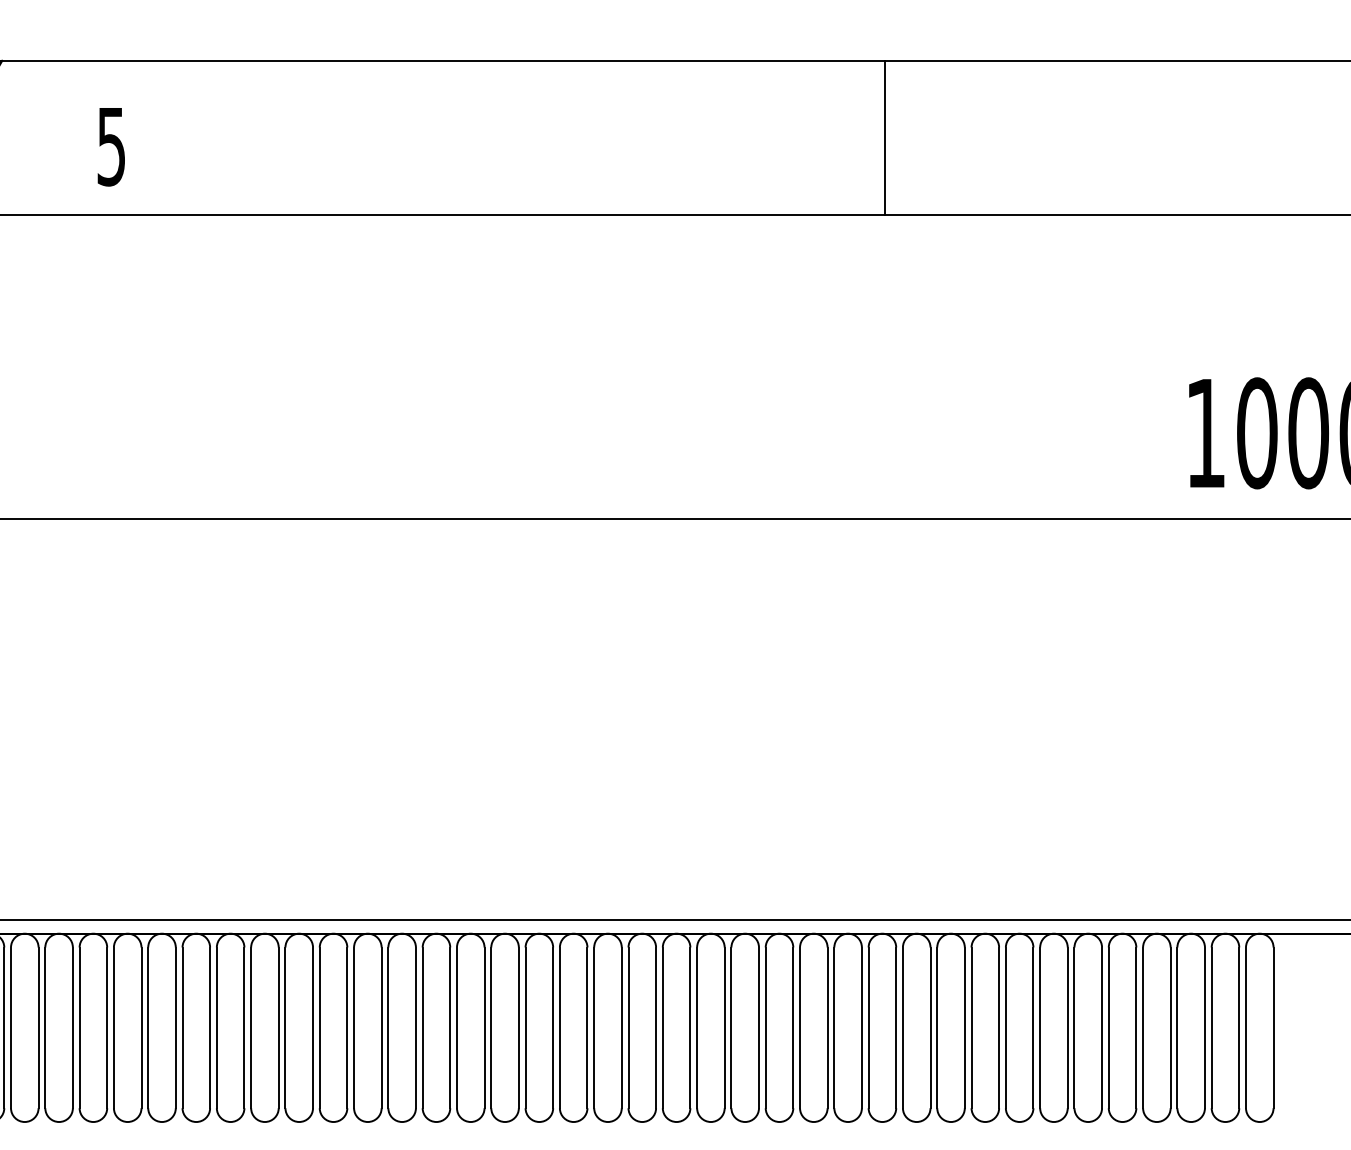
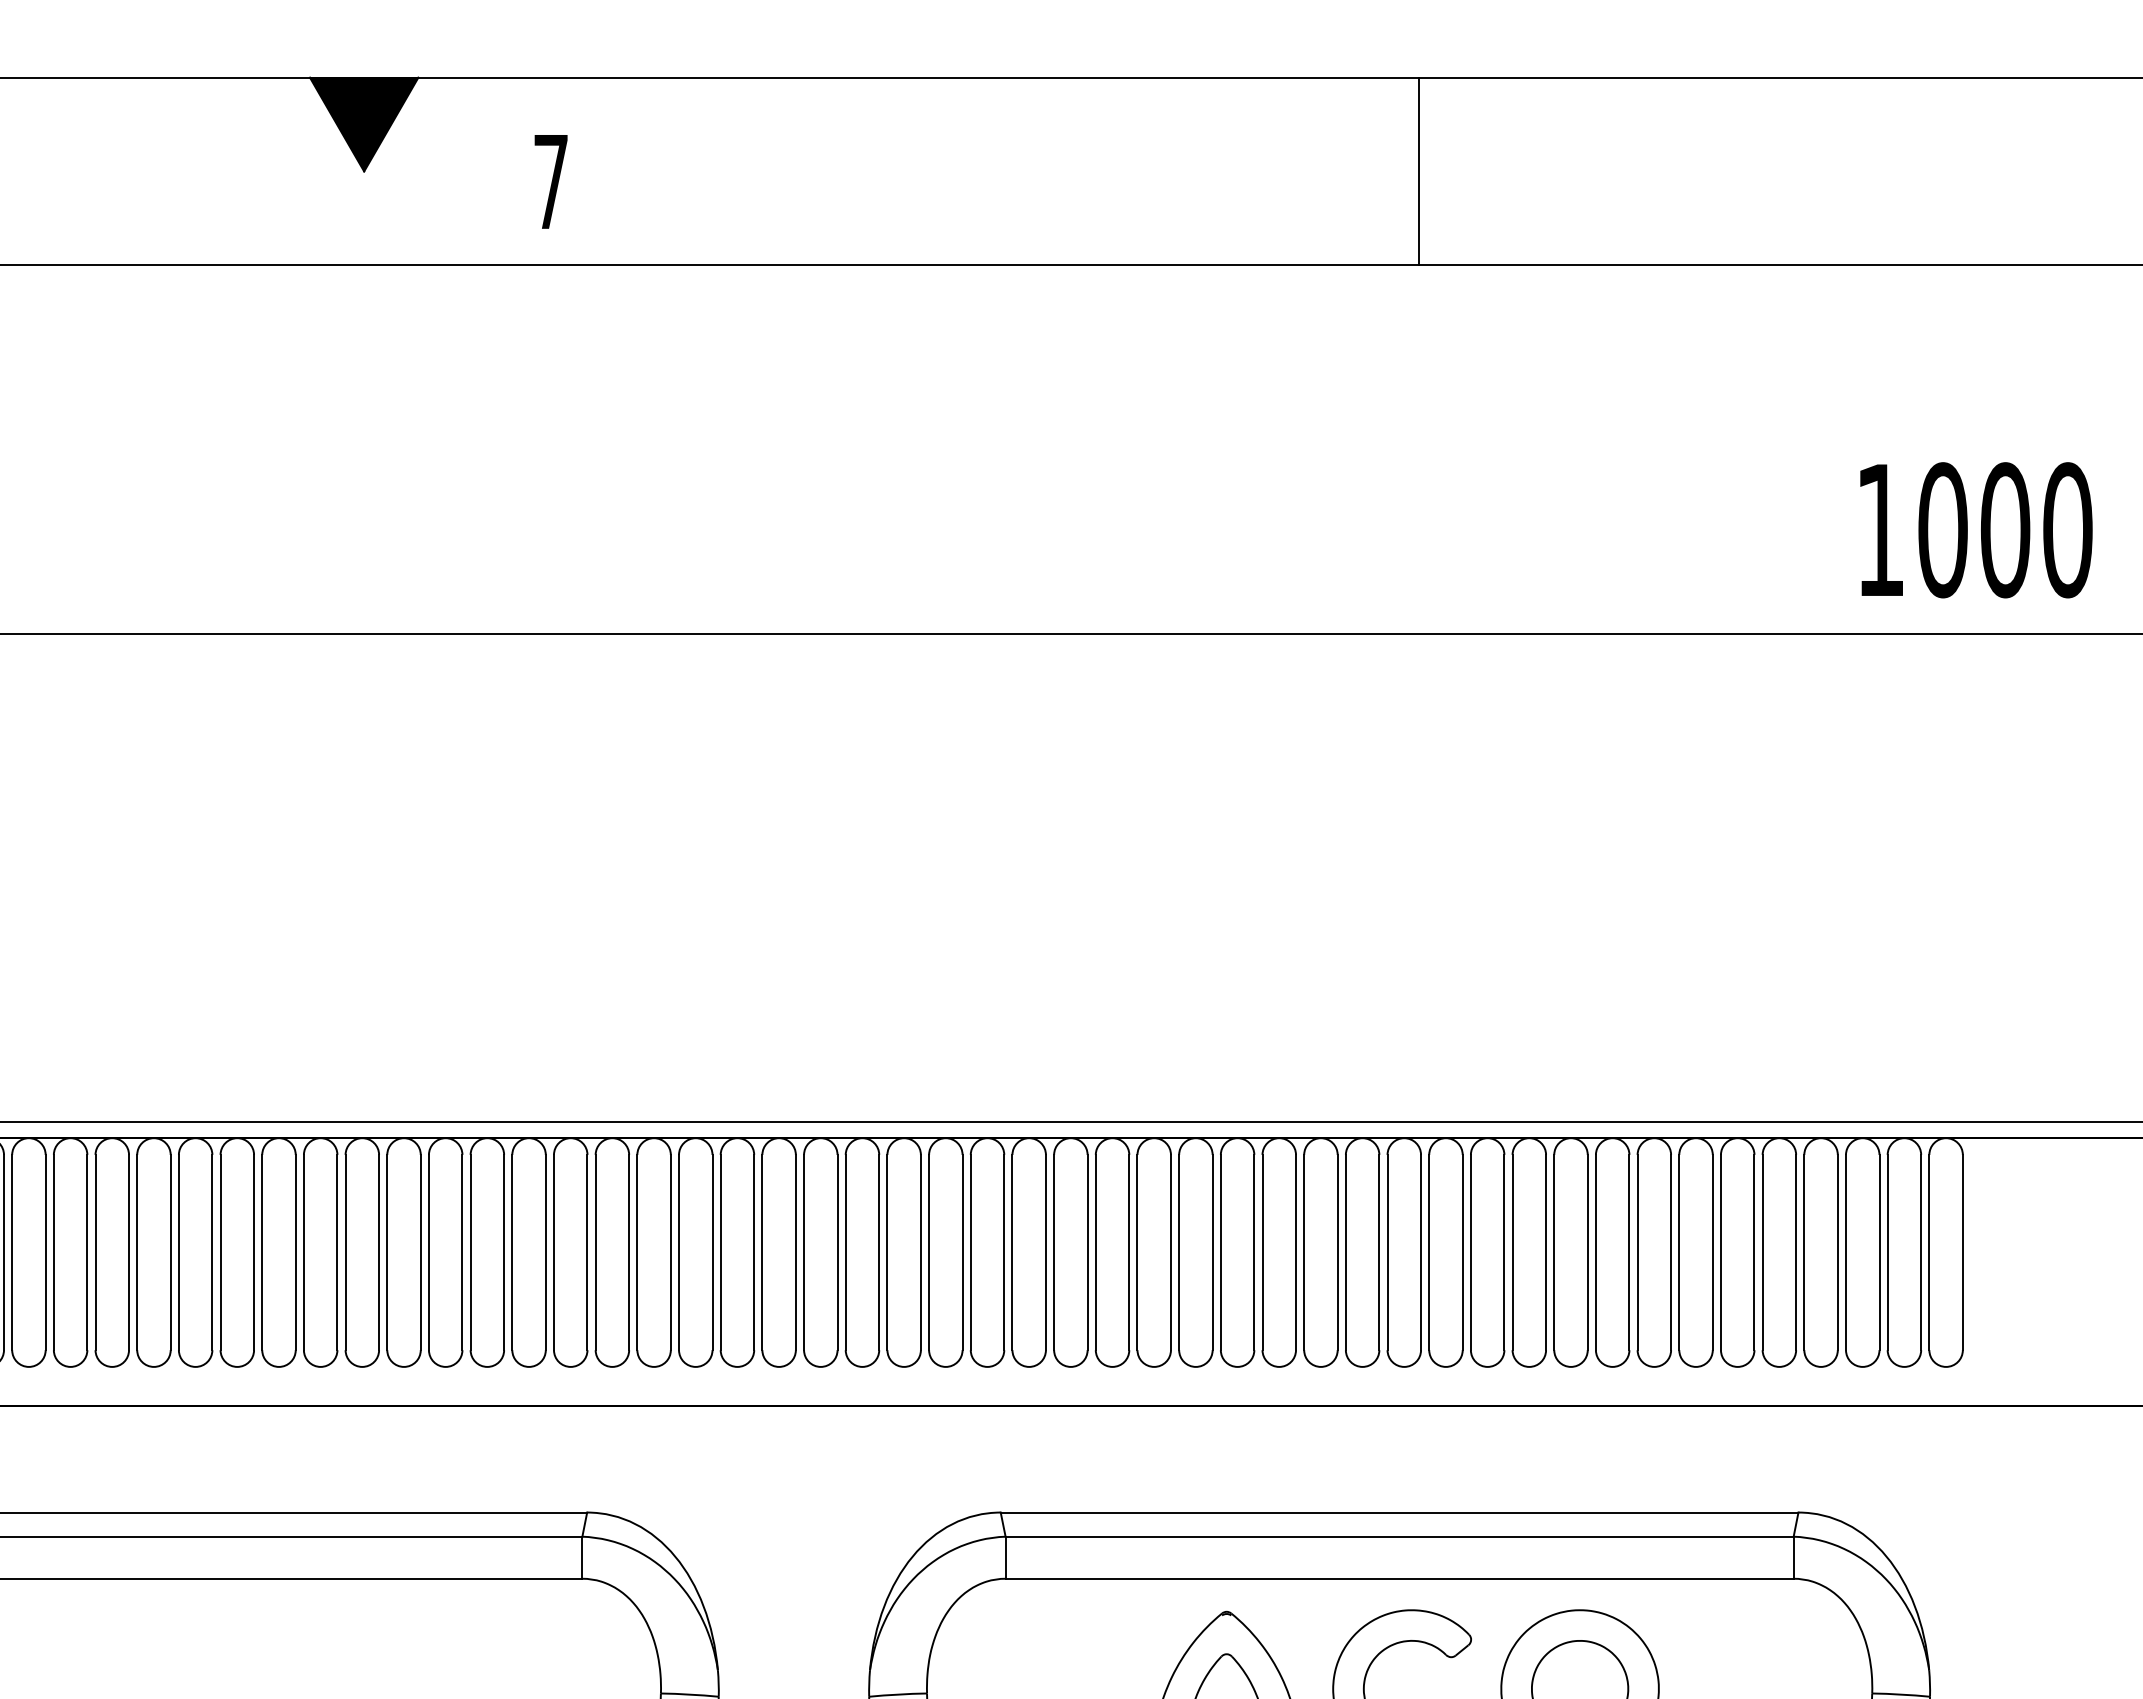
line: (884, 138) -> (1418, 171), moved
text: (111, 147) -> (550, 182), 5 -> 7

